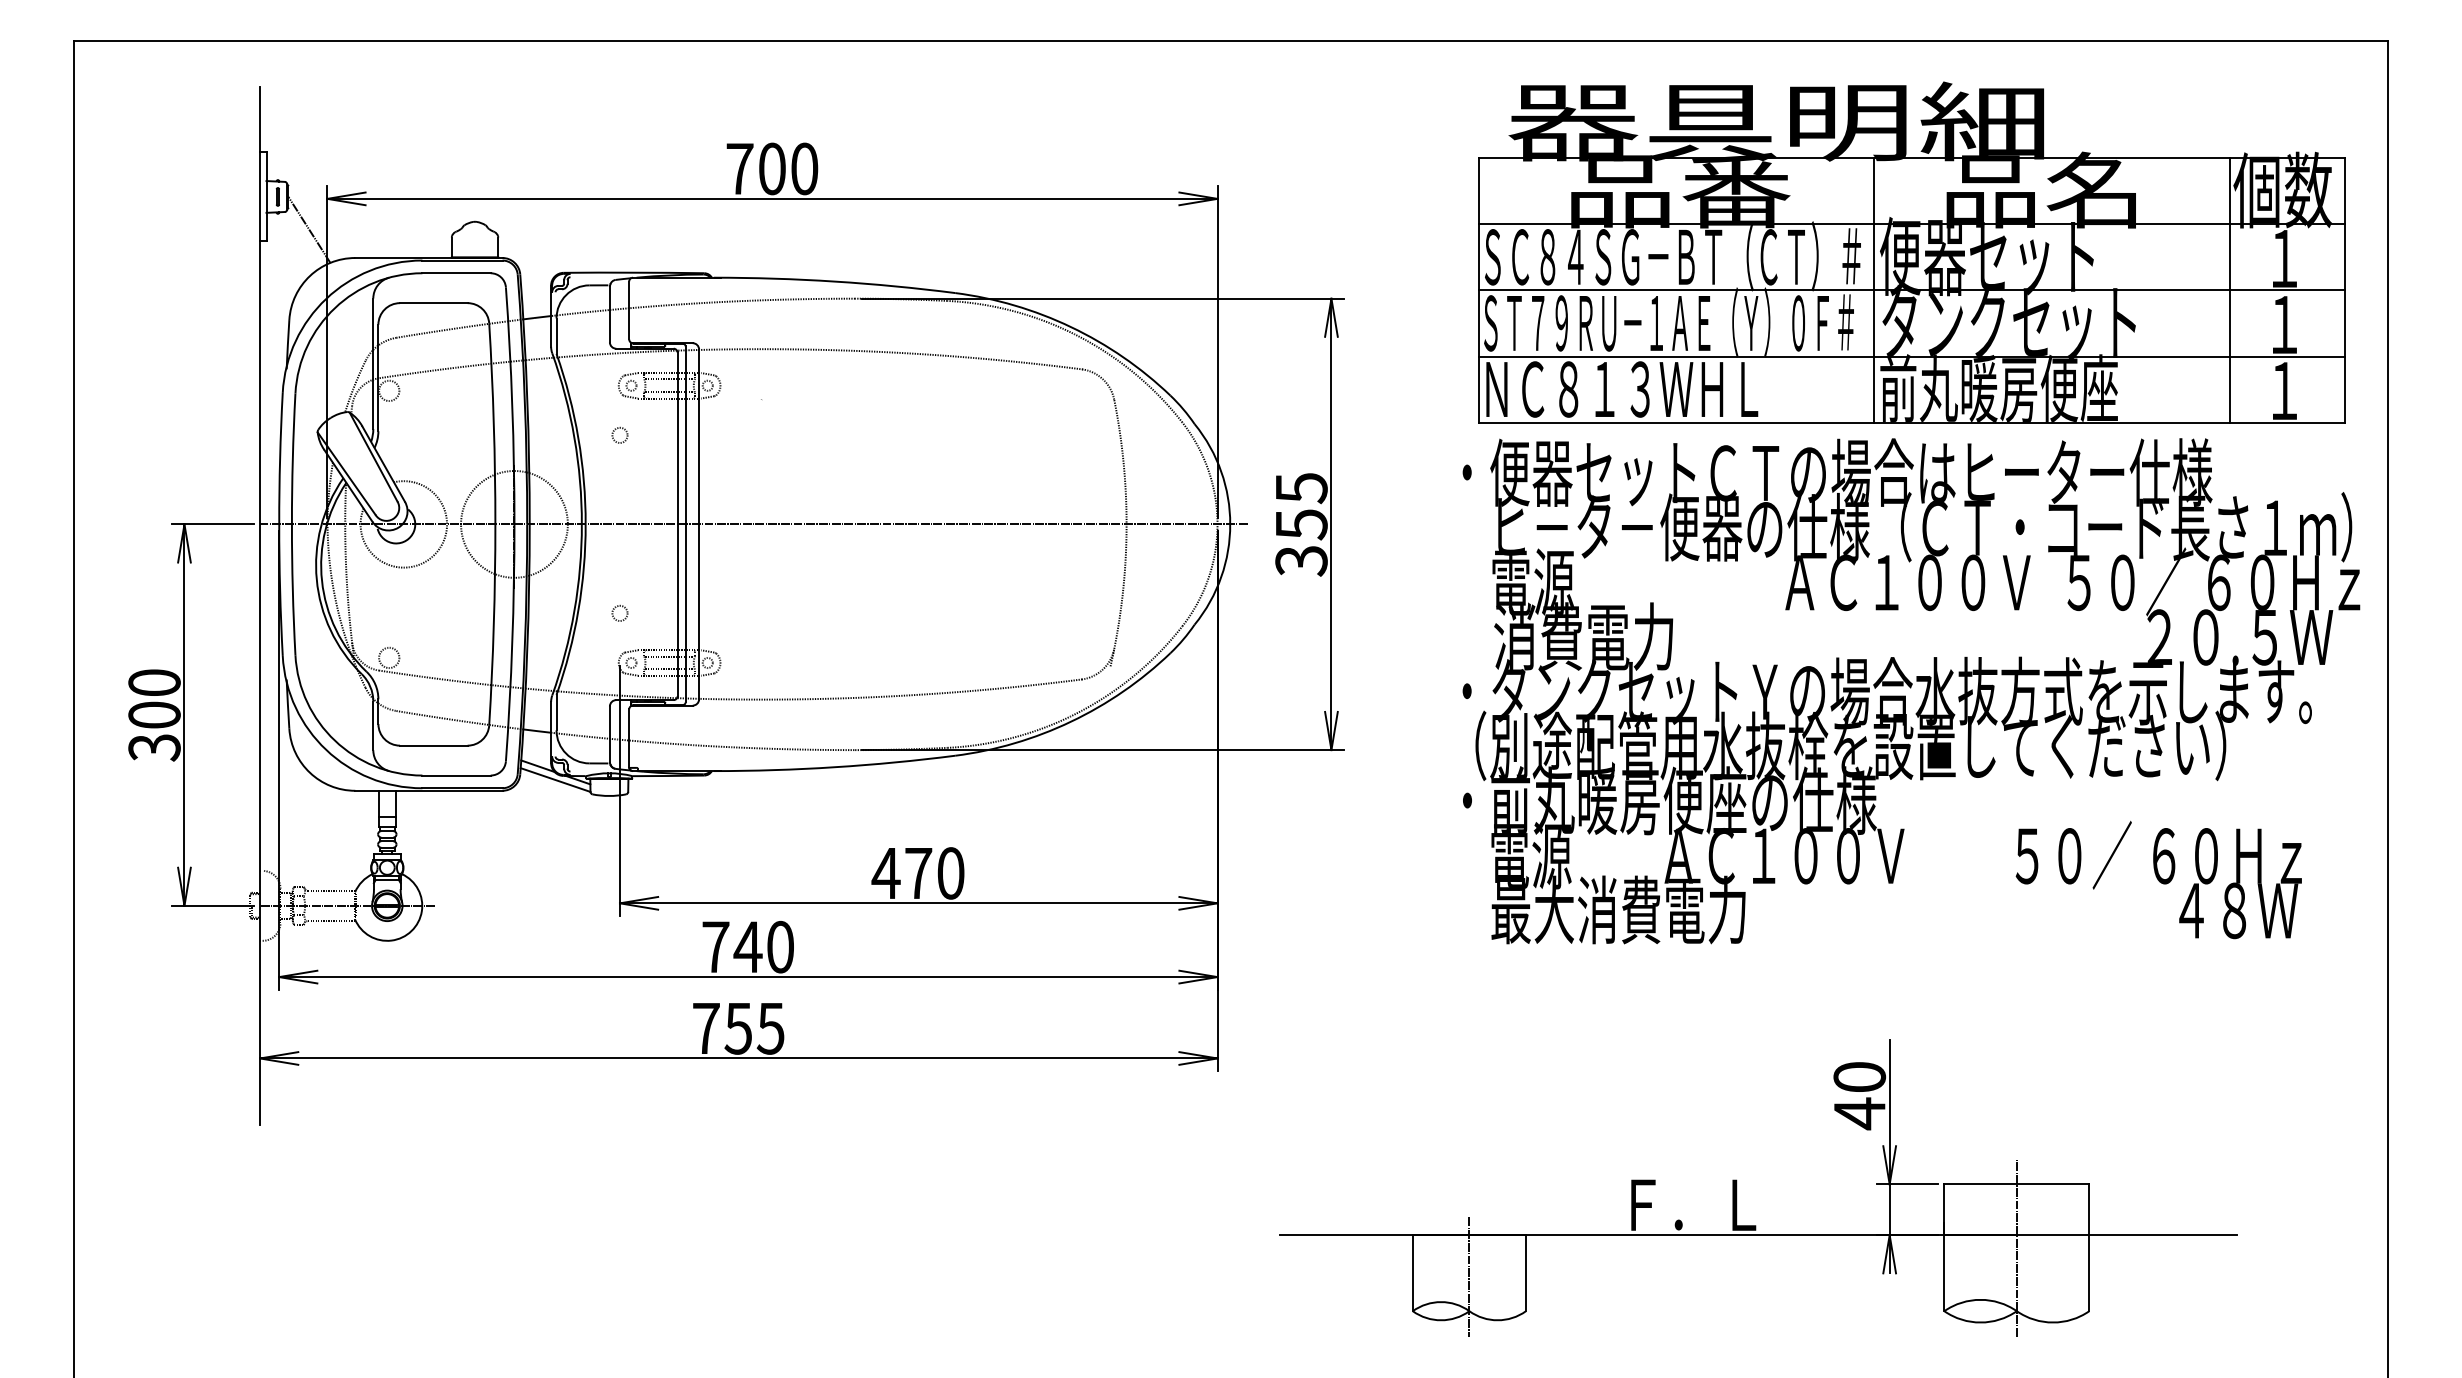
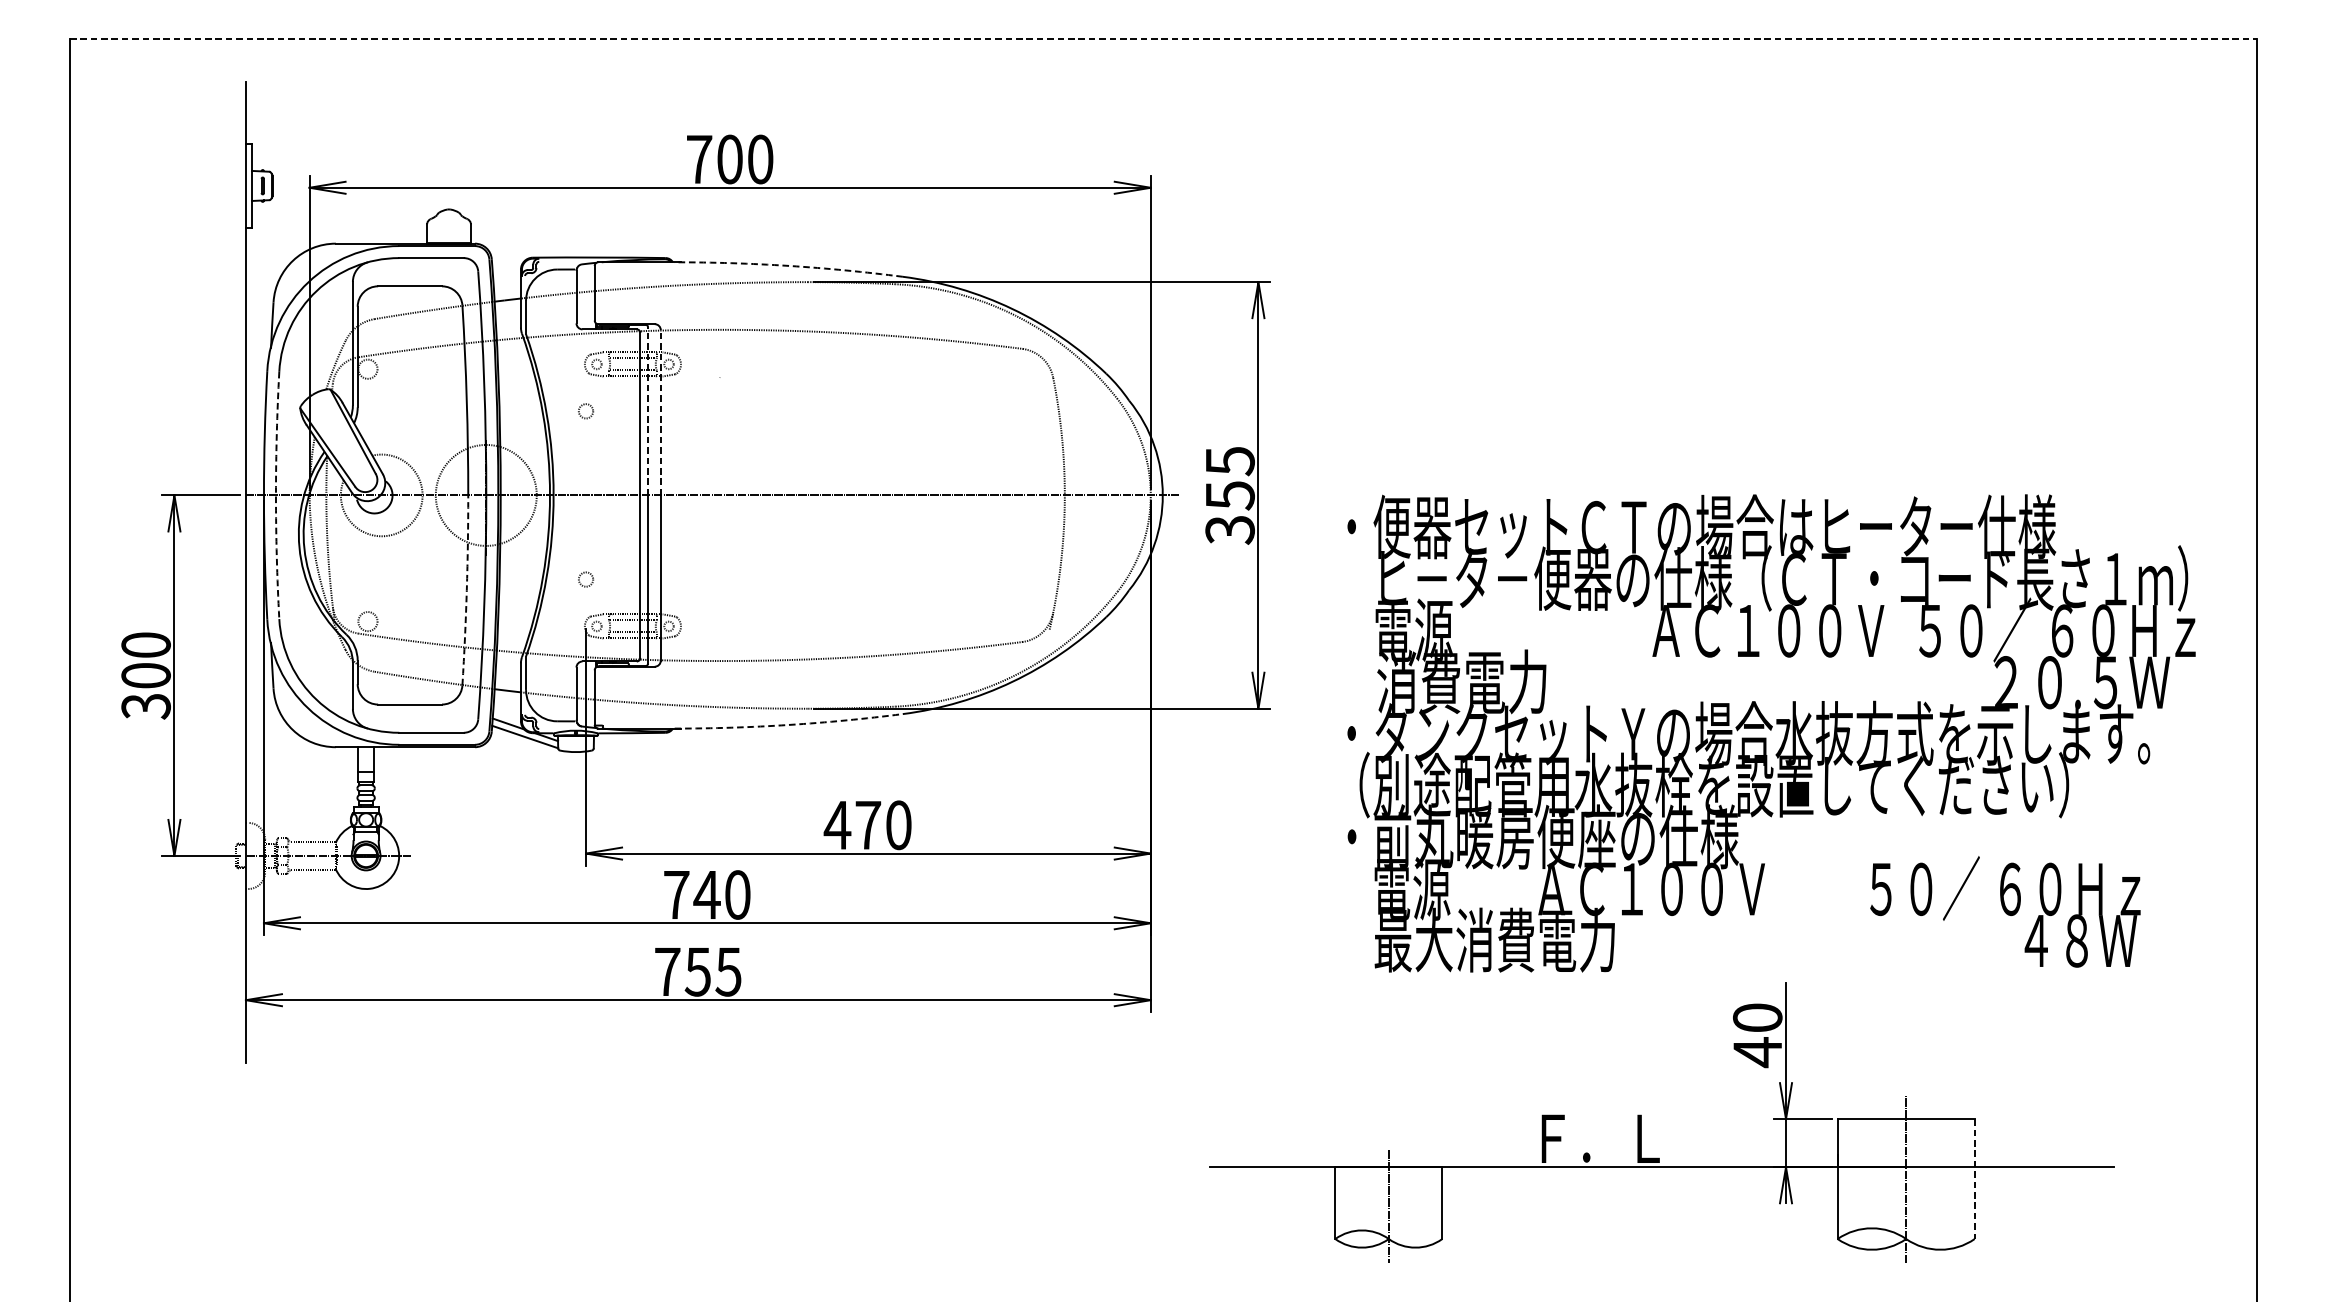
line: (1231, 41) -> (1163, 39), solid -> dashed
line: (309, 229) -> (292, 216), removed
part: (1911, 252) -> (1806, 238), removed
arc: (834, 281) -> (788, 265), solid -> dashed
line: (685, 434) -> (647, 410), solid -> dashed
line: (699, 436) -> (661, 412), solid -> dashed
arc: (291, 524) -> (275, 495), solid -> dashed
arc: (493, 624) -> (466, 590), solid -> dashed
text: (1911, 691) -> (1771, 733), moved
arc: (834, 767) -> (788, 725), solid -> dashed
line: (2089, 1248) -> (1974, 1179), solid -> dashed

